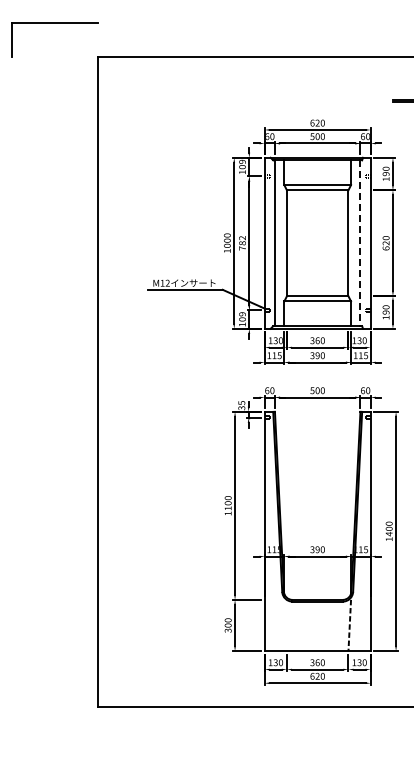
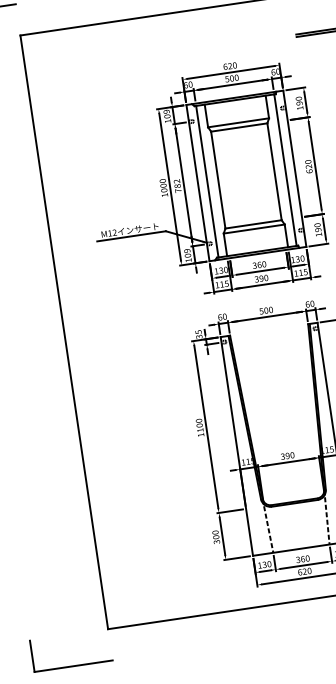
line: (360, 243) -> (285, 170), dashed -> solid
line: (285, 625) -> (268, 529), added
part: (54, 740) -> (73, 665), added

